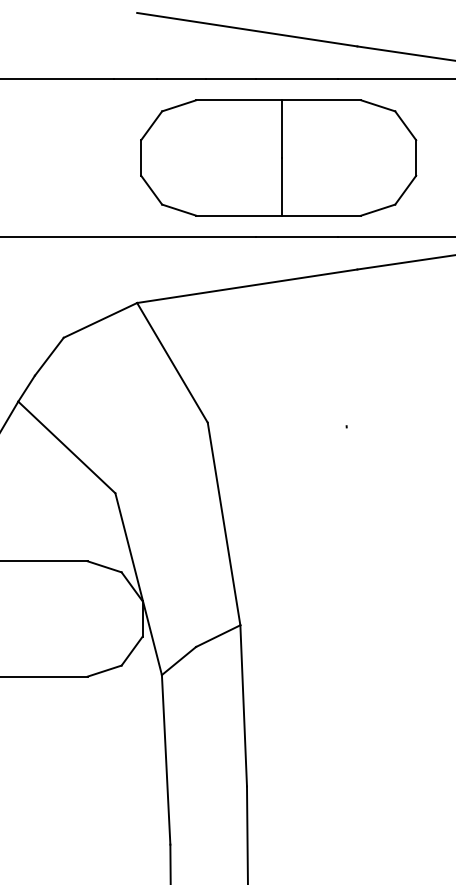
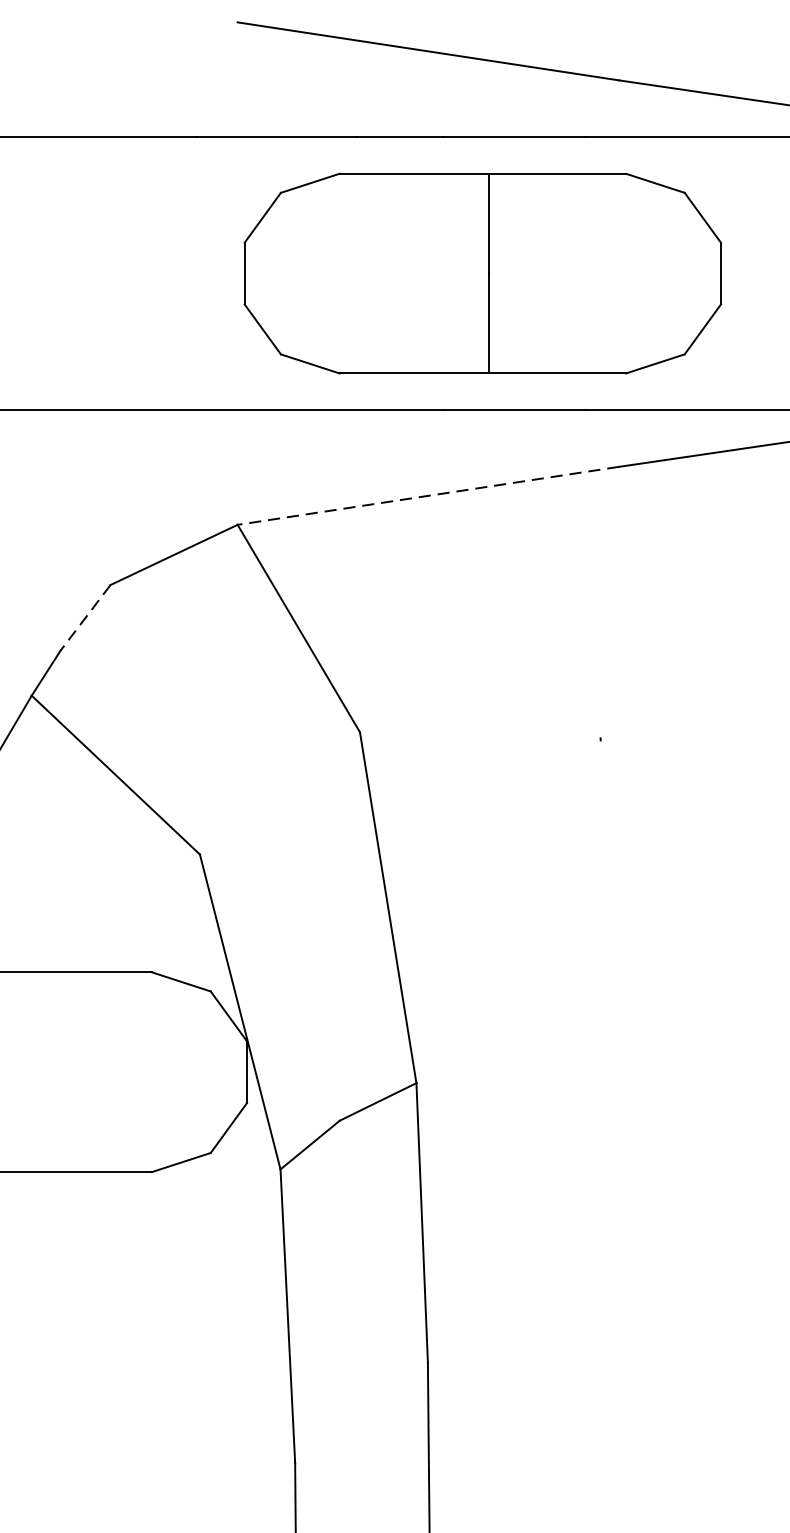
line: (246, 286) -> (427, 496), solid -> dashed
line: (49, 356) -> (85, 617), solid -> dashed

